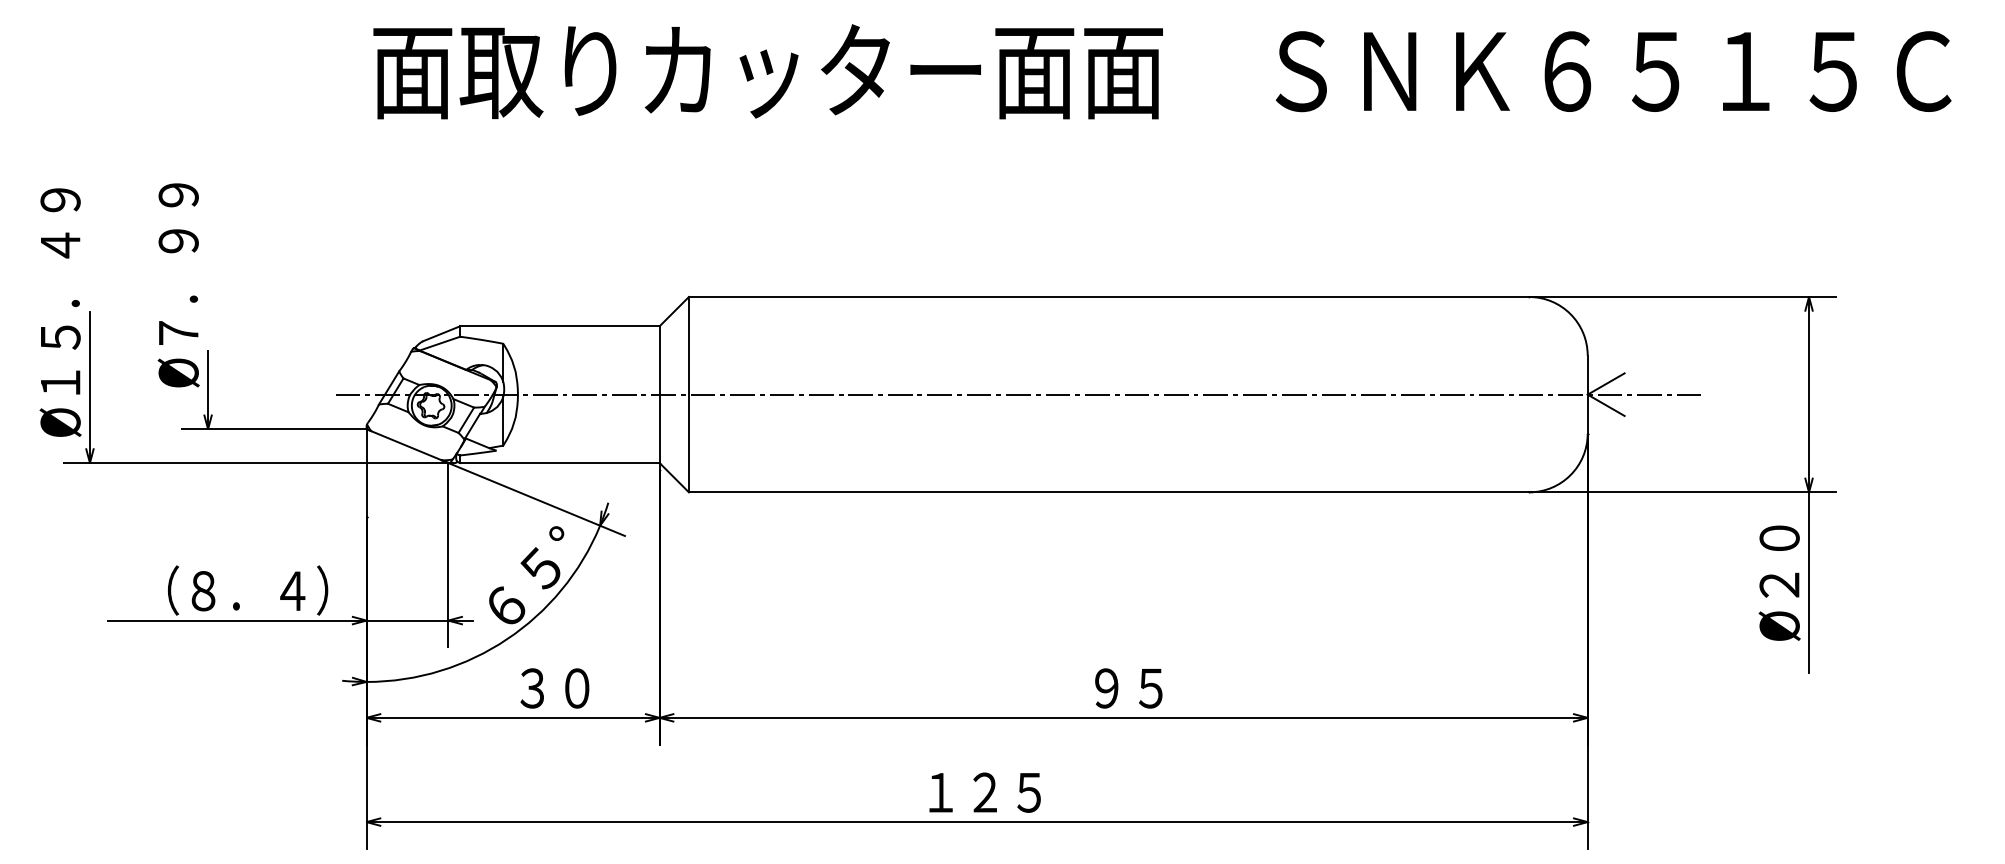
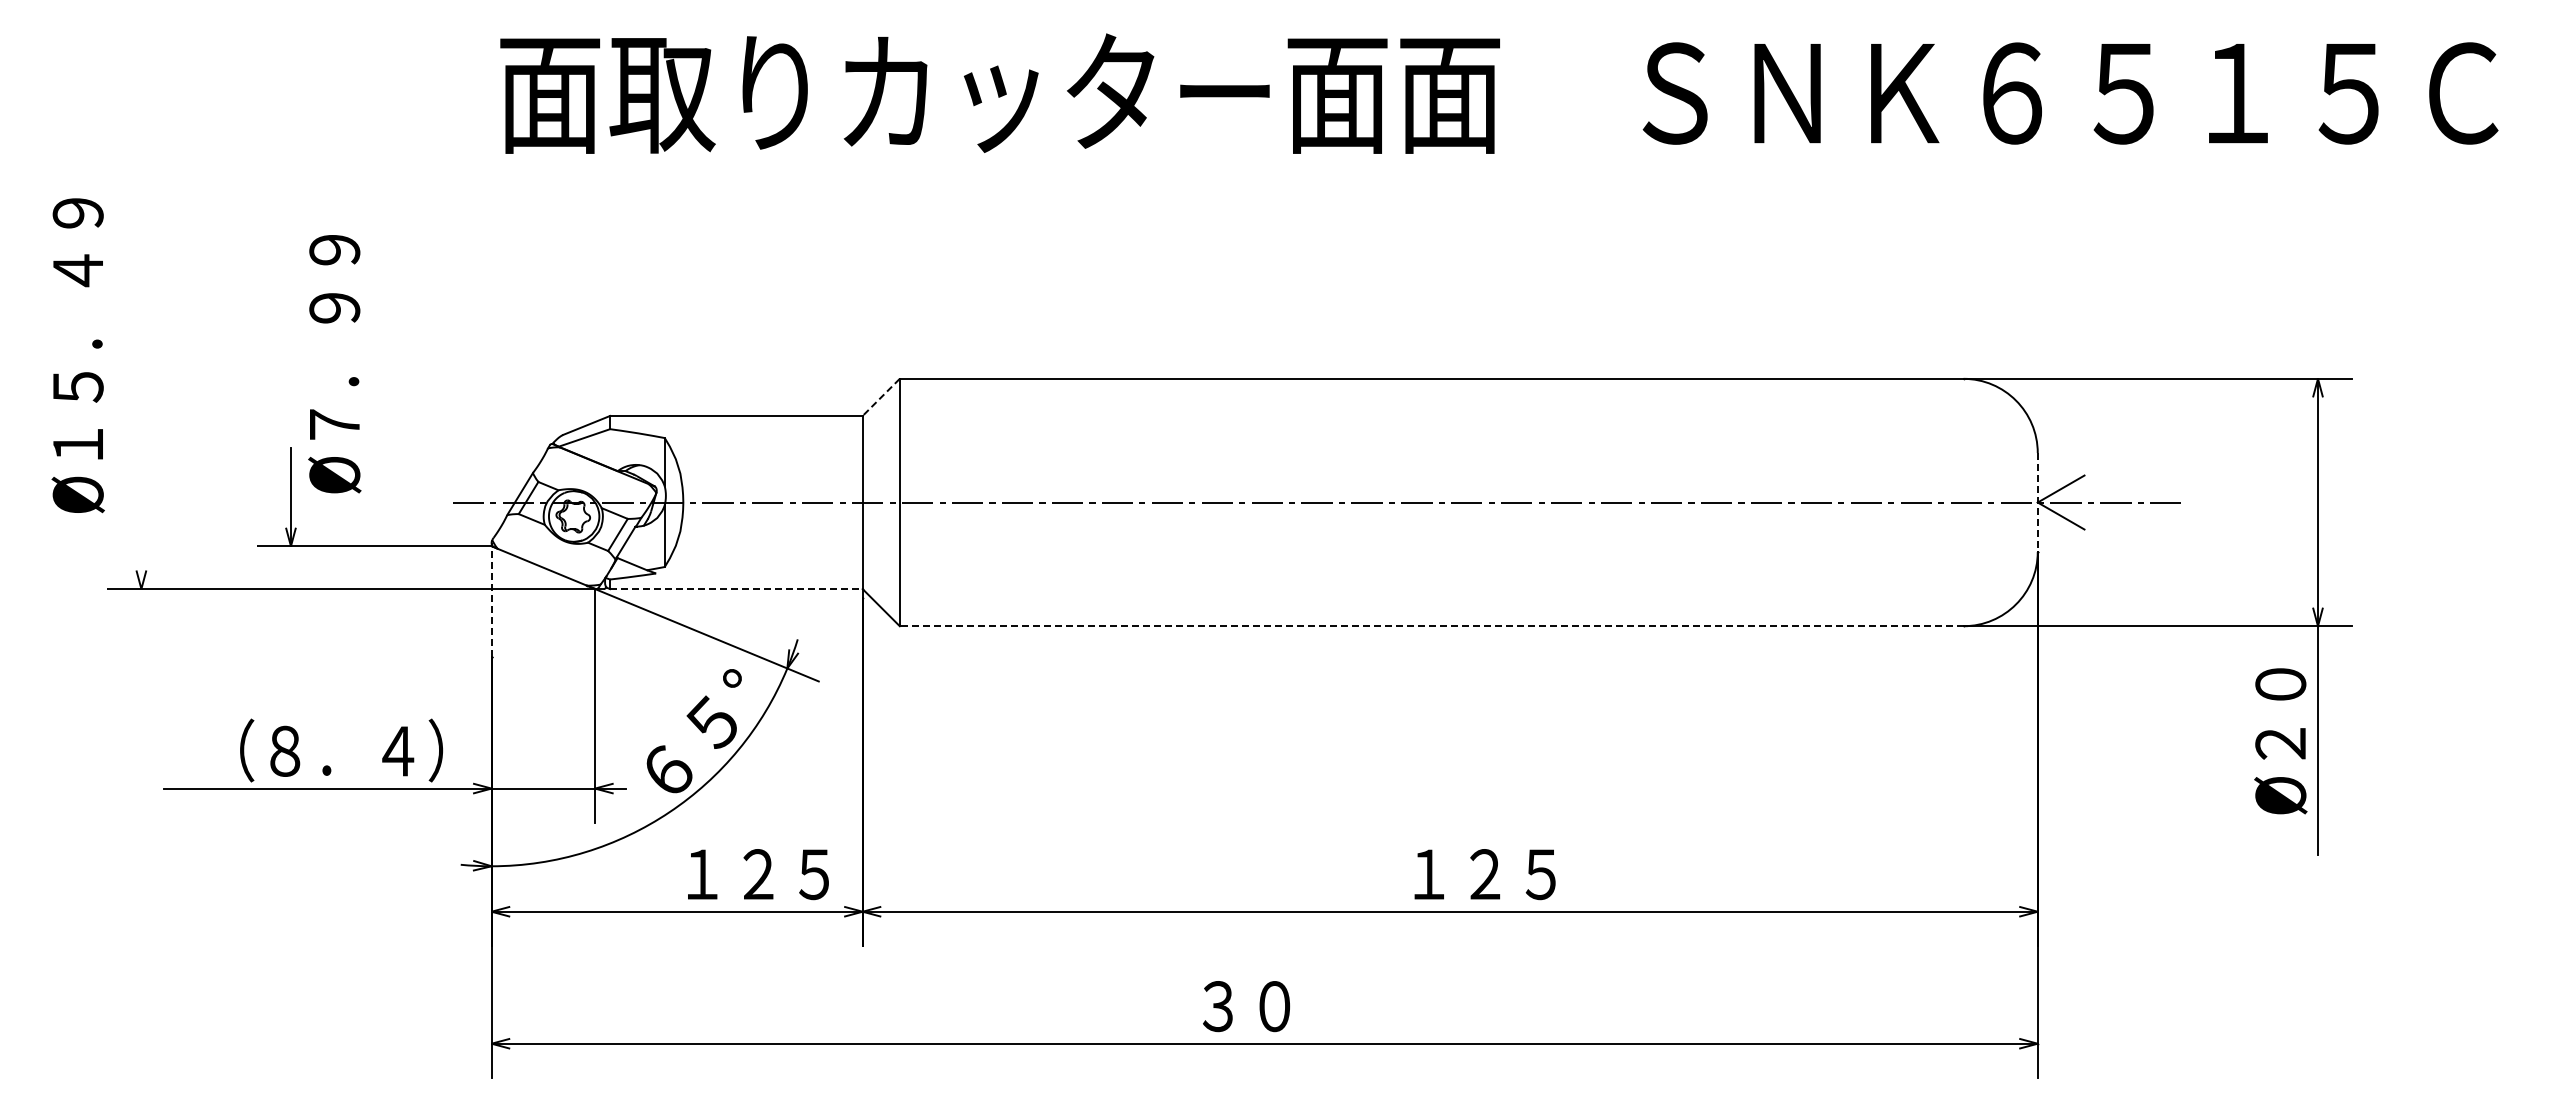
text: (178, 285) -> (334, 364), moved
line: (673, 311) -> (880, 397), solid -> dashed
text: (60, 312) -> (77, 355), moved
line: (90, 387) -> (141, 493), removed
line: (1587, 395) -> (2037, 503), solid -> dashed
line: (559, 463) -> (736, 589), solid -> dashed
line: (366, 472) -> (491, 600), solid -> dashed
line: (1108, 492) -> (1431, 626), solid -> dashed
text: (576, 688) -> (757, 874), ３０ -> １２５
text: (1150, 688) -> (1484, 874), ９５ -> １２５
text: (984, 792) -> (1274, 1006), １２５ -> ３０

